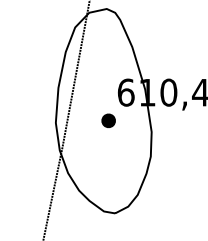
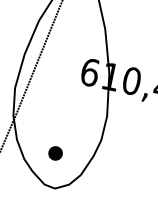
part: (108, 120) -> (55, 153), moved

